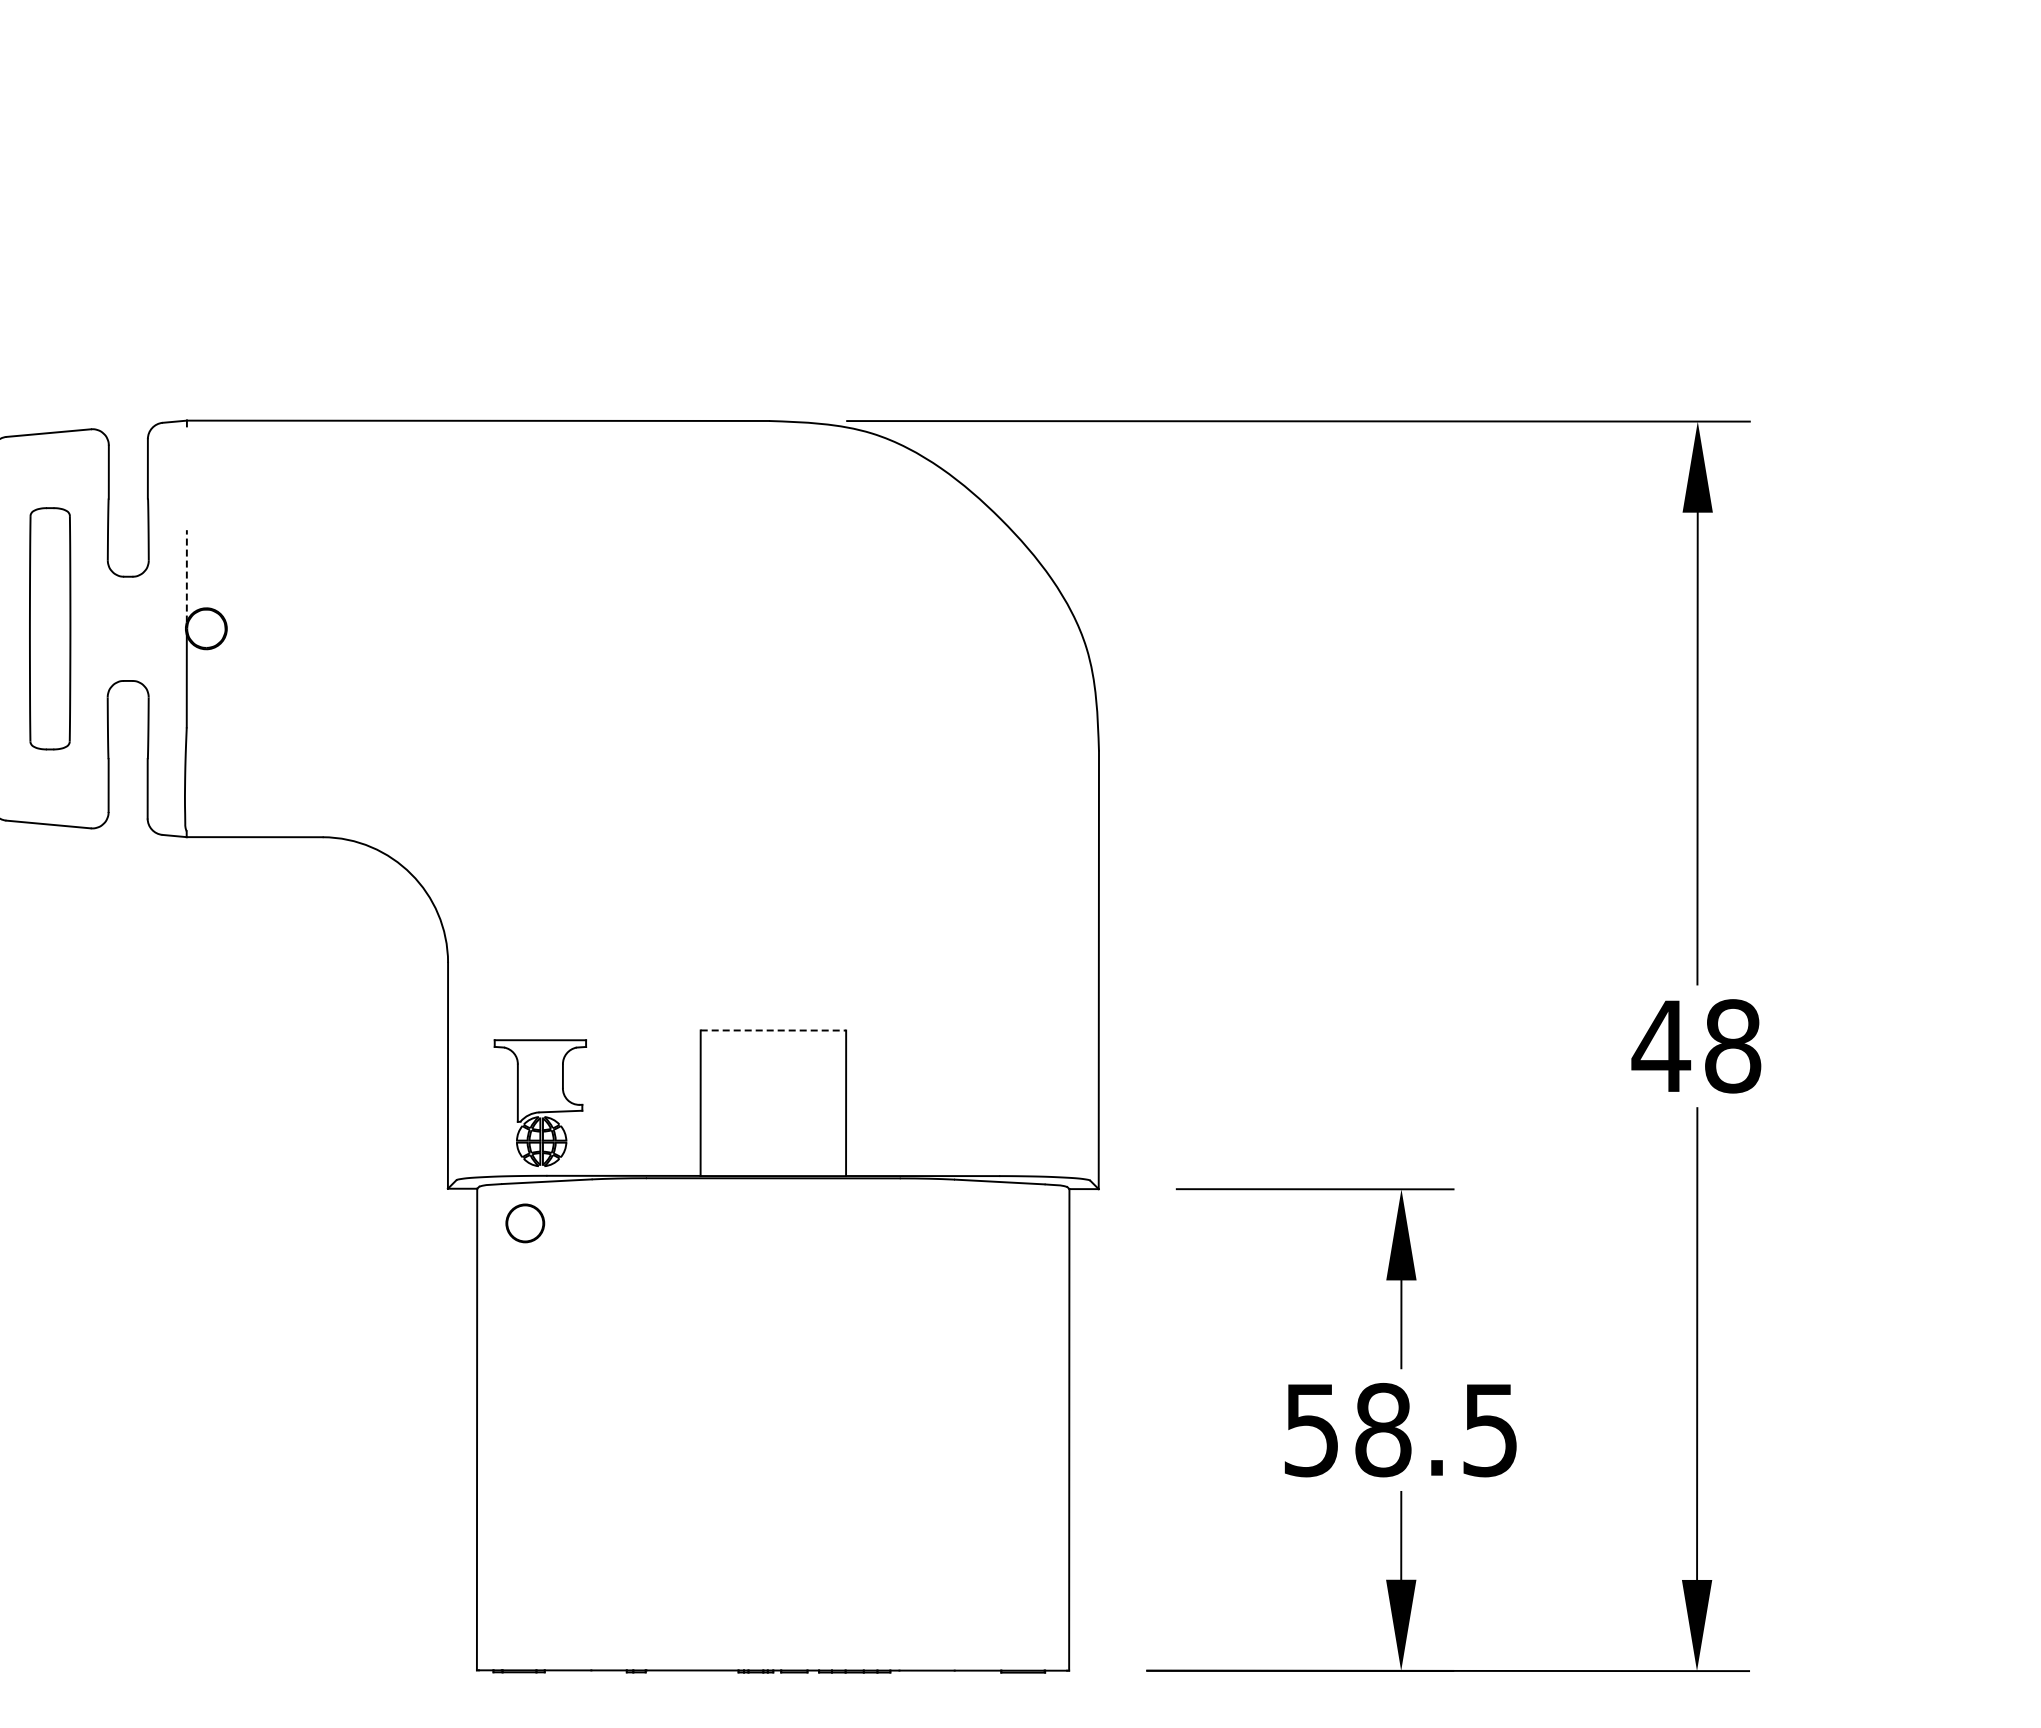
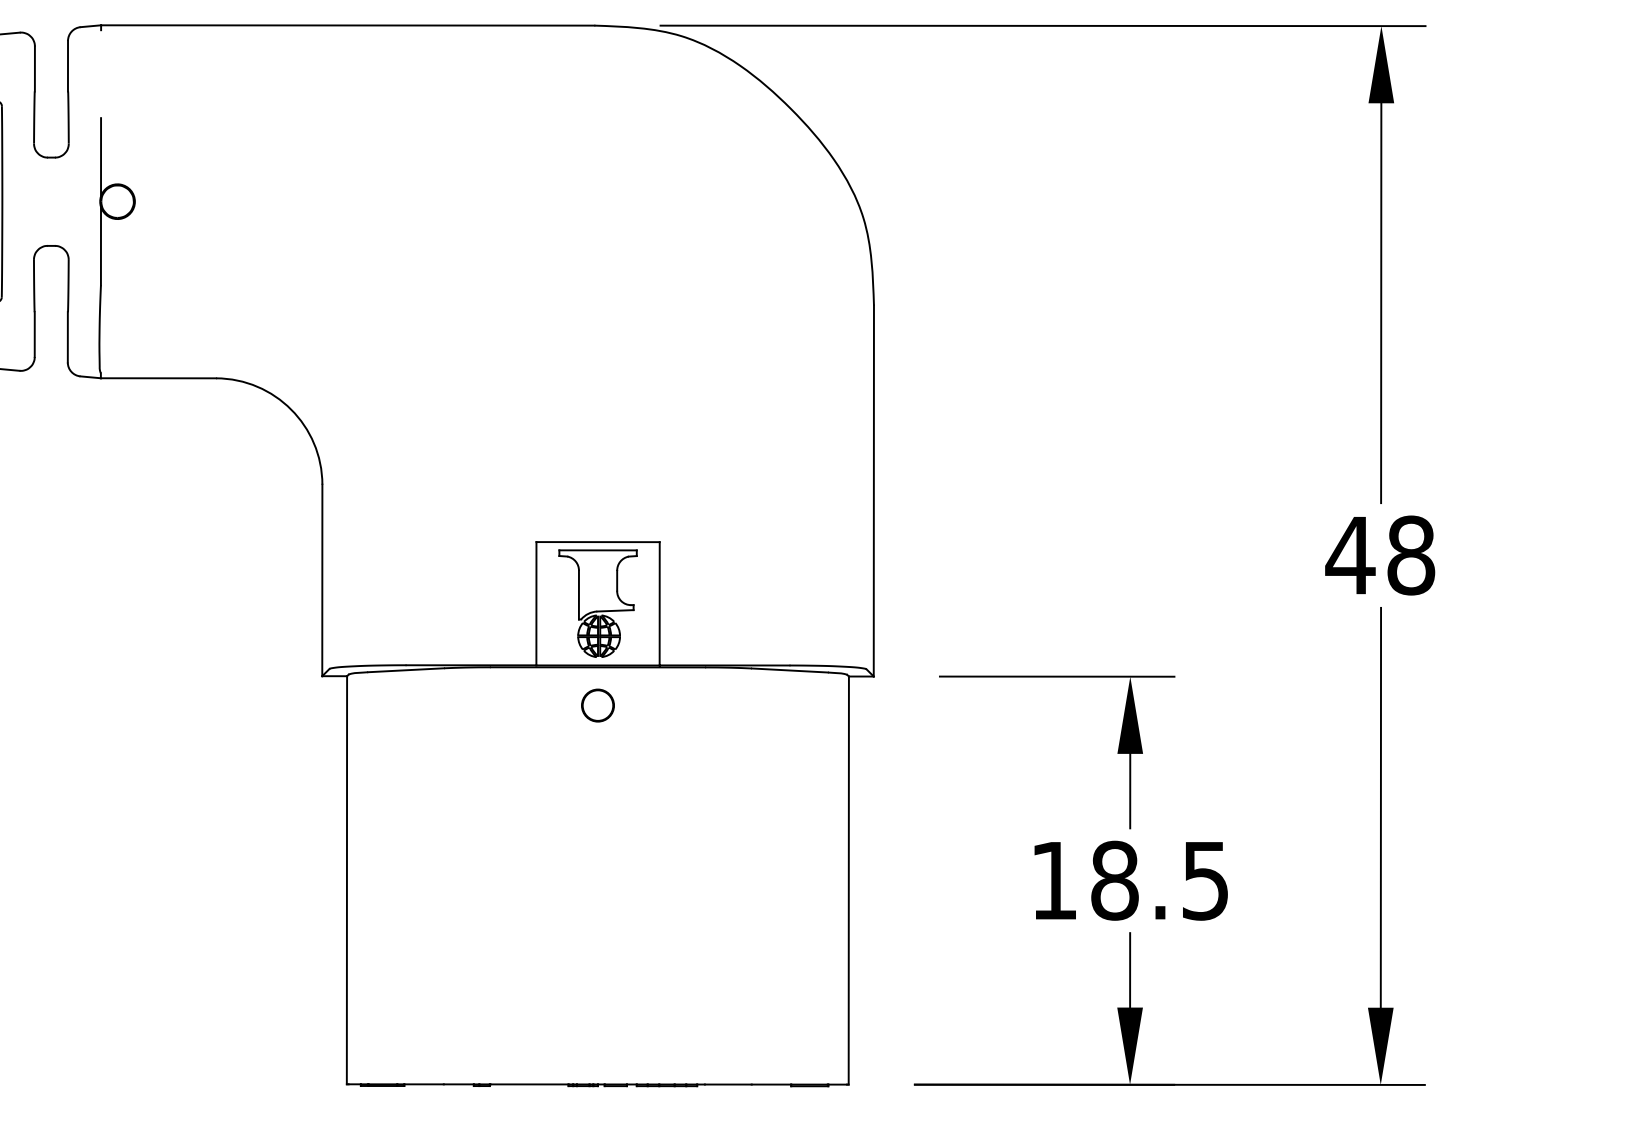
line: (186, 575) -> (100, 156), dashed -> solid
line: (773, 1030) -> (598, 542), dashed -> solid
part: (540, 1102) -> (598, 603), moved
part: (525, 1223) -> (598, 705), moved
text: (1310, 1430) -> (1053, 881), 58.5 -> 18.5

